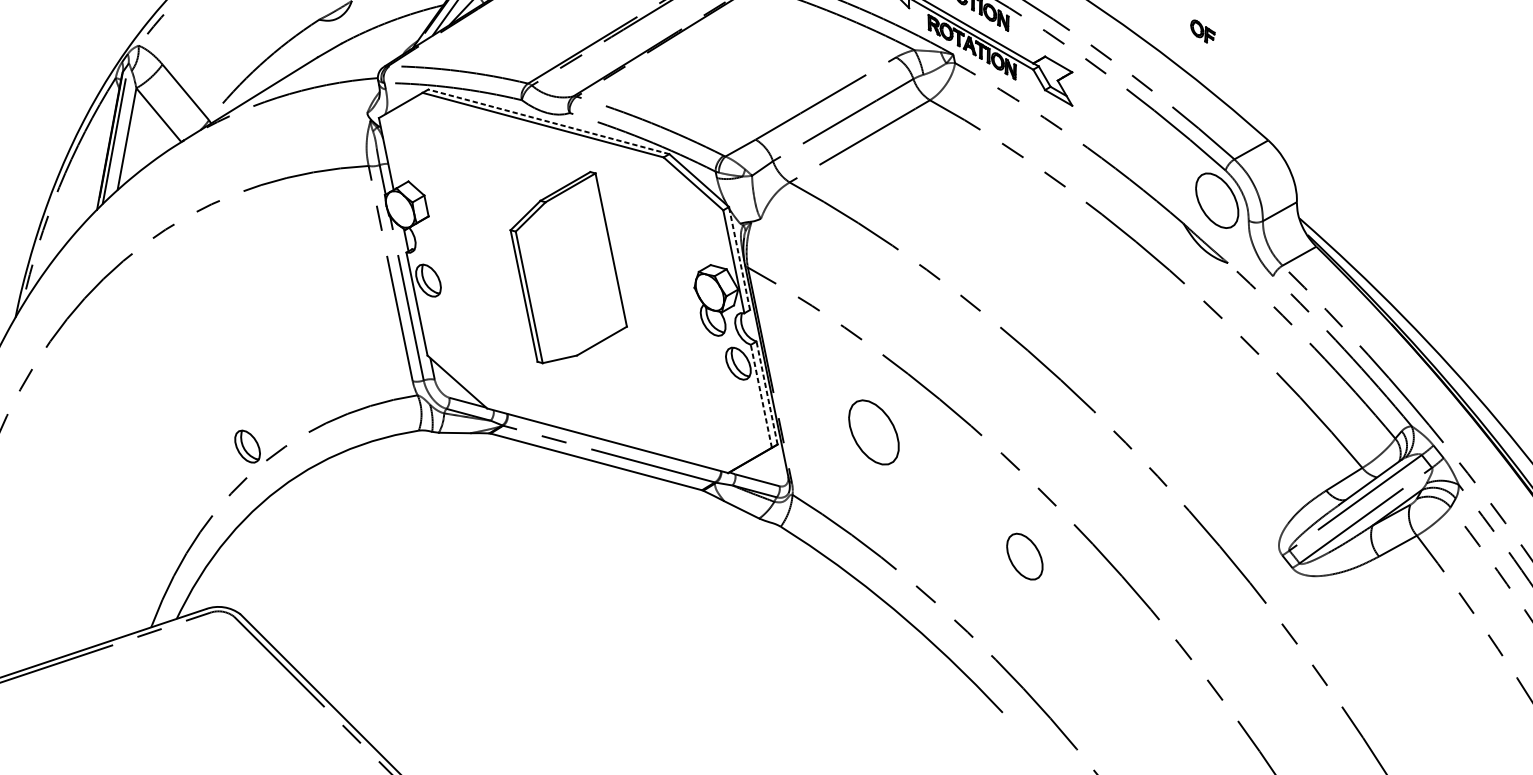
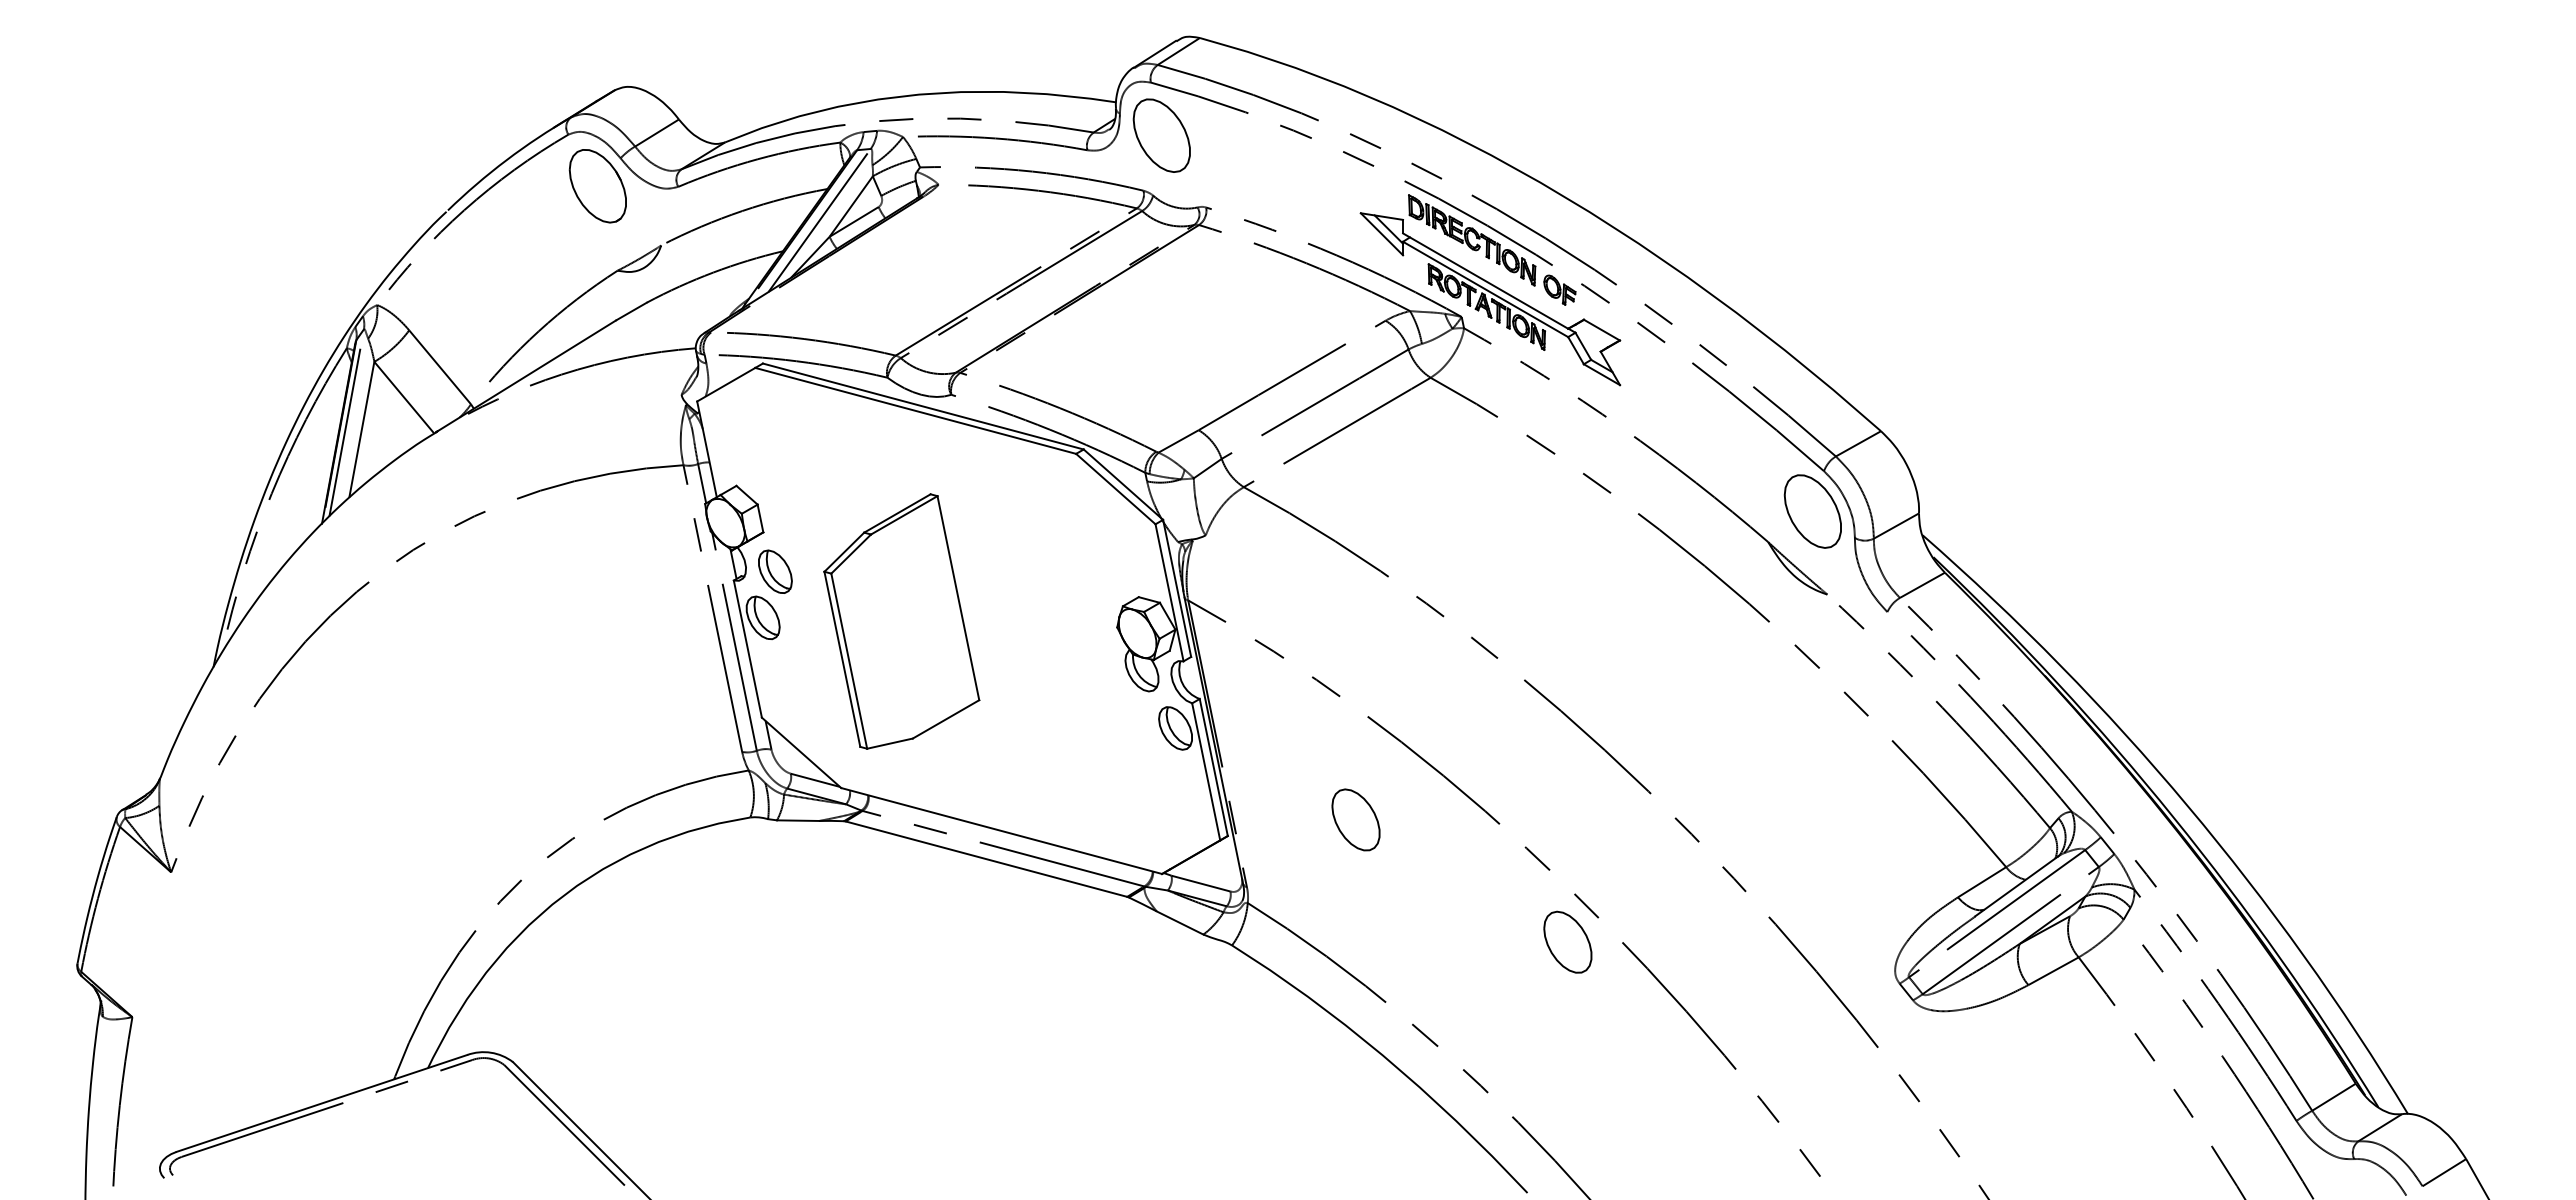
part: (1202, 30) -> (1559, 289), moved
line: (548, 121) -> (922, 406), dashed -> solid
line: (739, 258) -> (1177, 588), dashed -> solid
part: (568, 267) -> (901, 621), moved
line: (766, 393) -> (1213, 767), dashed -> solid
line: (761, 396) -> (1206, 771), dashed -> solid
part: (873, 432) -> (1355, 819), size x0.71
part: (247, 446) -> (775, 571), moved
part: (1024, 556) -> (1567, 941), moved

